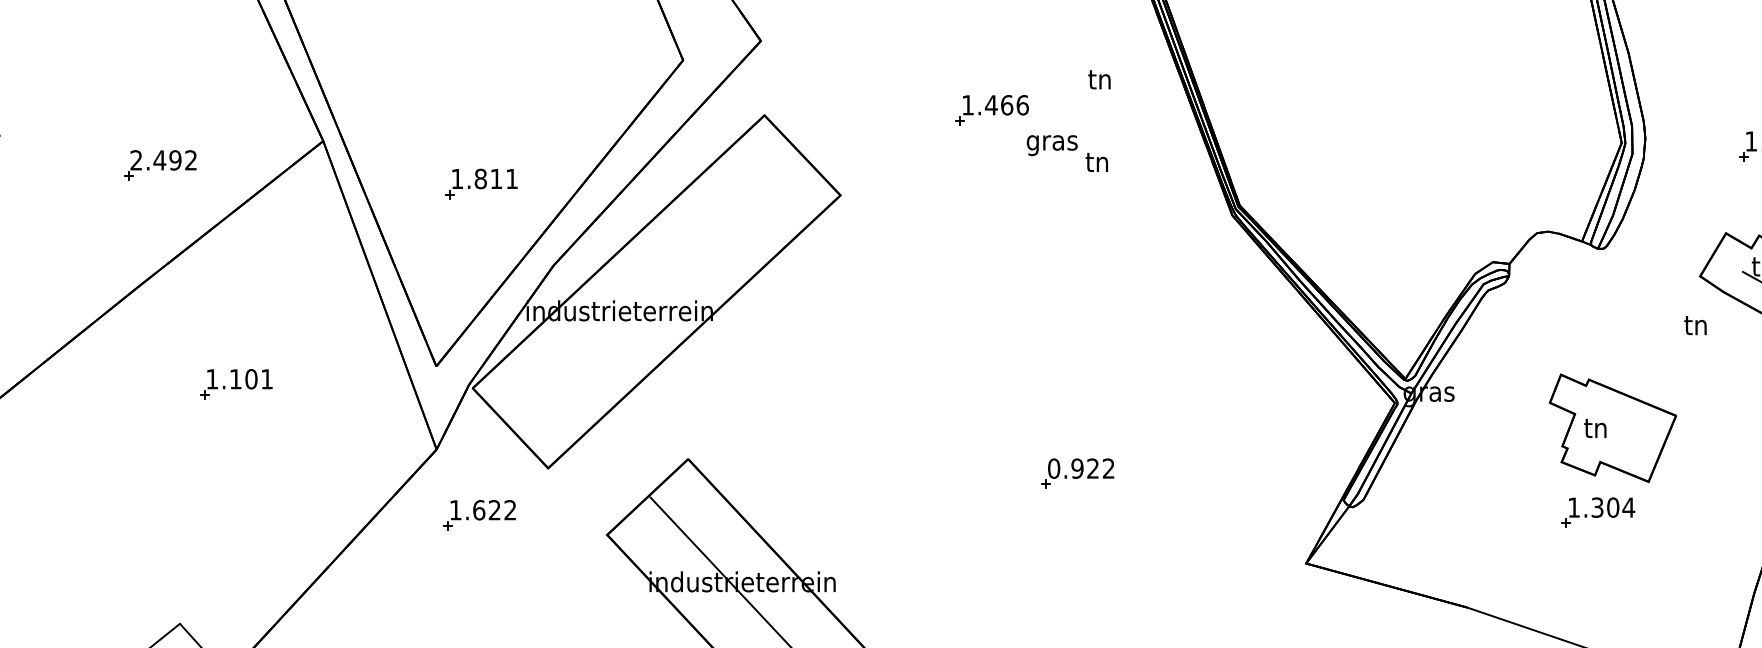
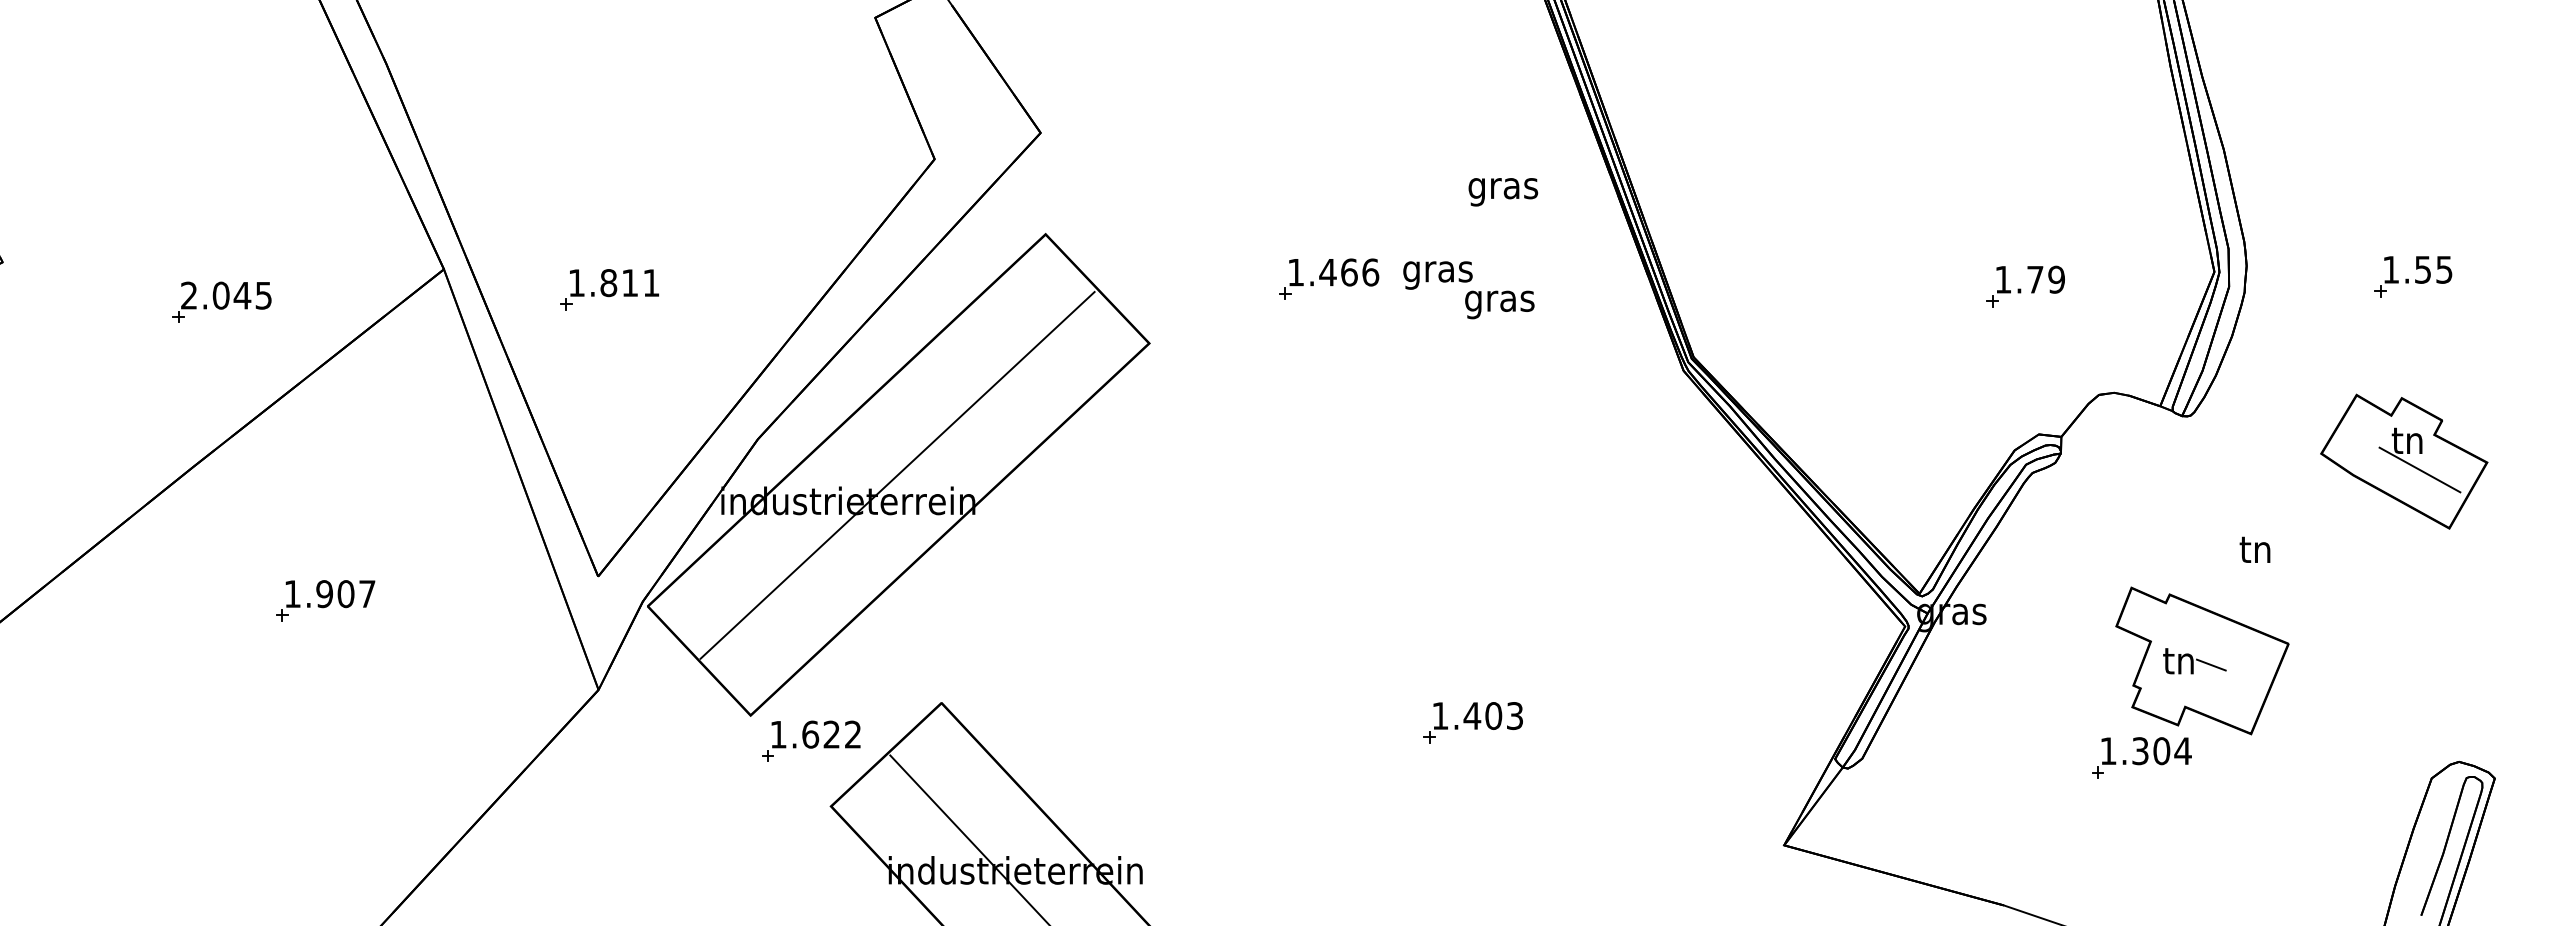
text: (1100, 82) -> (1503, 189), tn -> gras
part: (992, 109) -> (1329, 278), moved
part: (1483, 153) -> (2025, 286), added
text: (174, 160) -> (241, 295), 2.492 -> 2.045
text: (1097, 165) -> (1499, 302), tn -> gras
part: (481, 183) -> (609, 289), moved
line: (655, 292) -> (897, 475), added
text: (1695, 325) -> (2254, 549), moved
text: (251, 379) -> (345, 594), 1.101 -> 1.907
line: (1618, 430) -> (2210, 664), added
text: (1081, 469) -> (1477, 716), 0.922 -> 1.403
part: (1598, 512) -> (2141, 757), moved
part: (479, 514) -> (811, 740), moved

